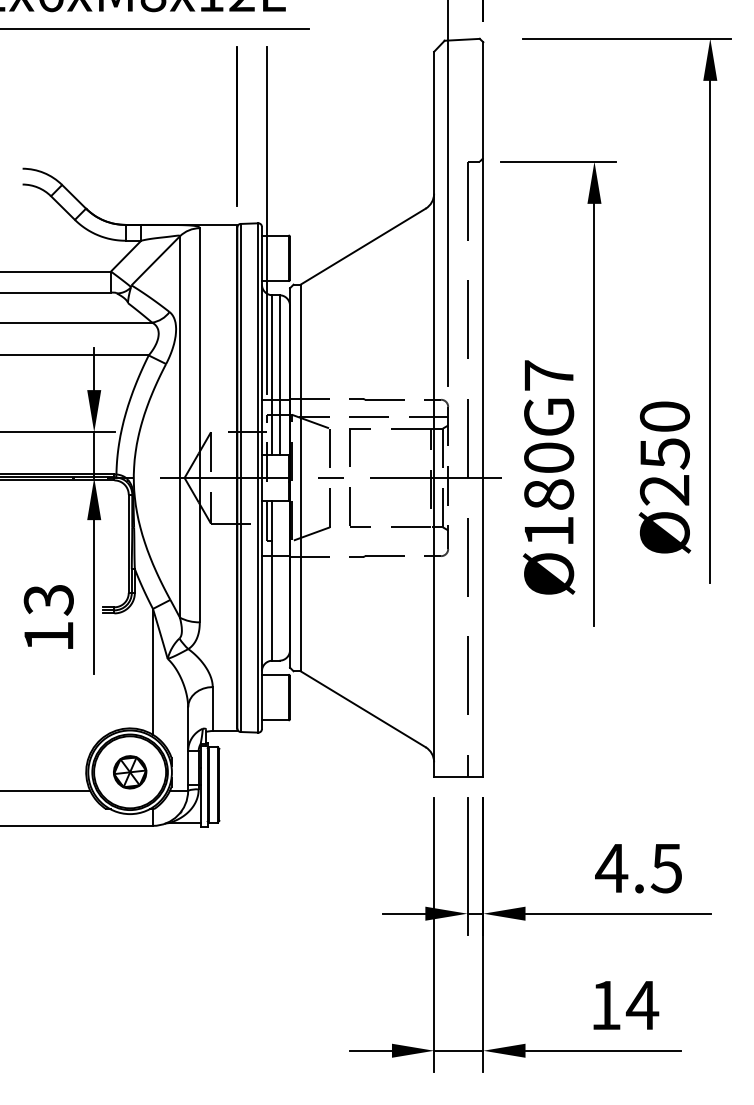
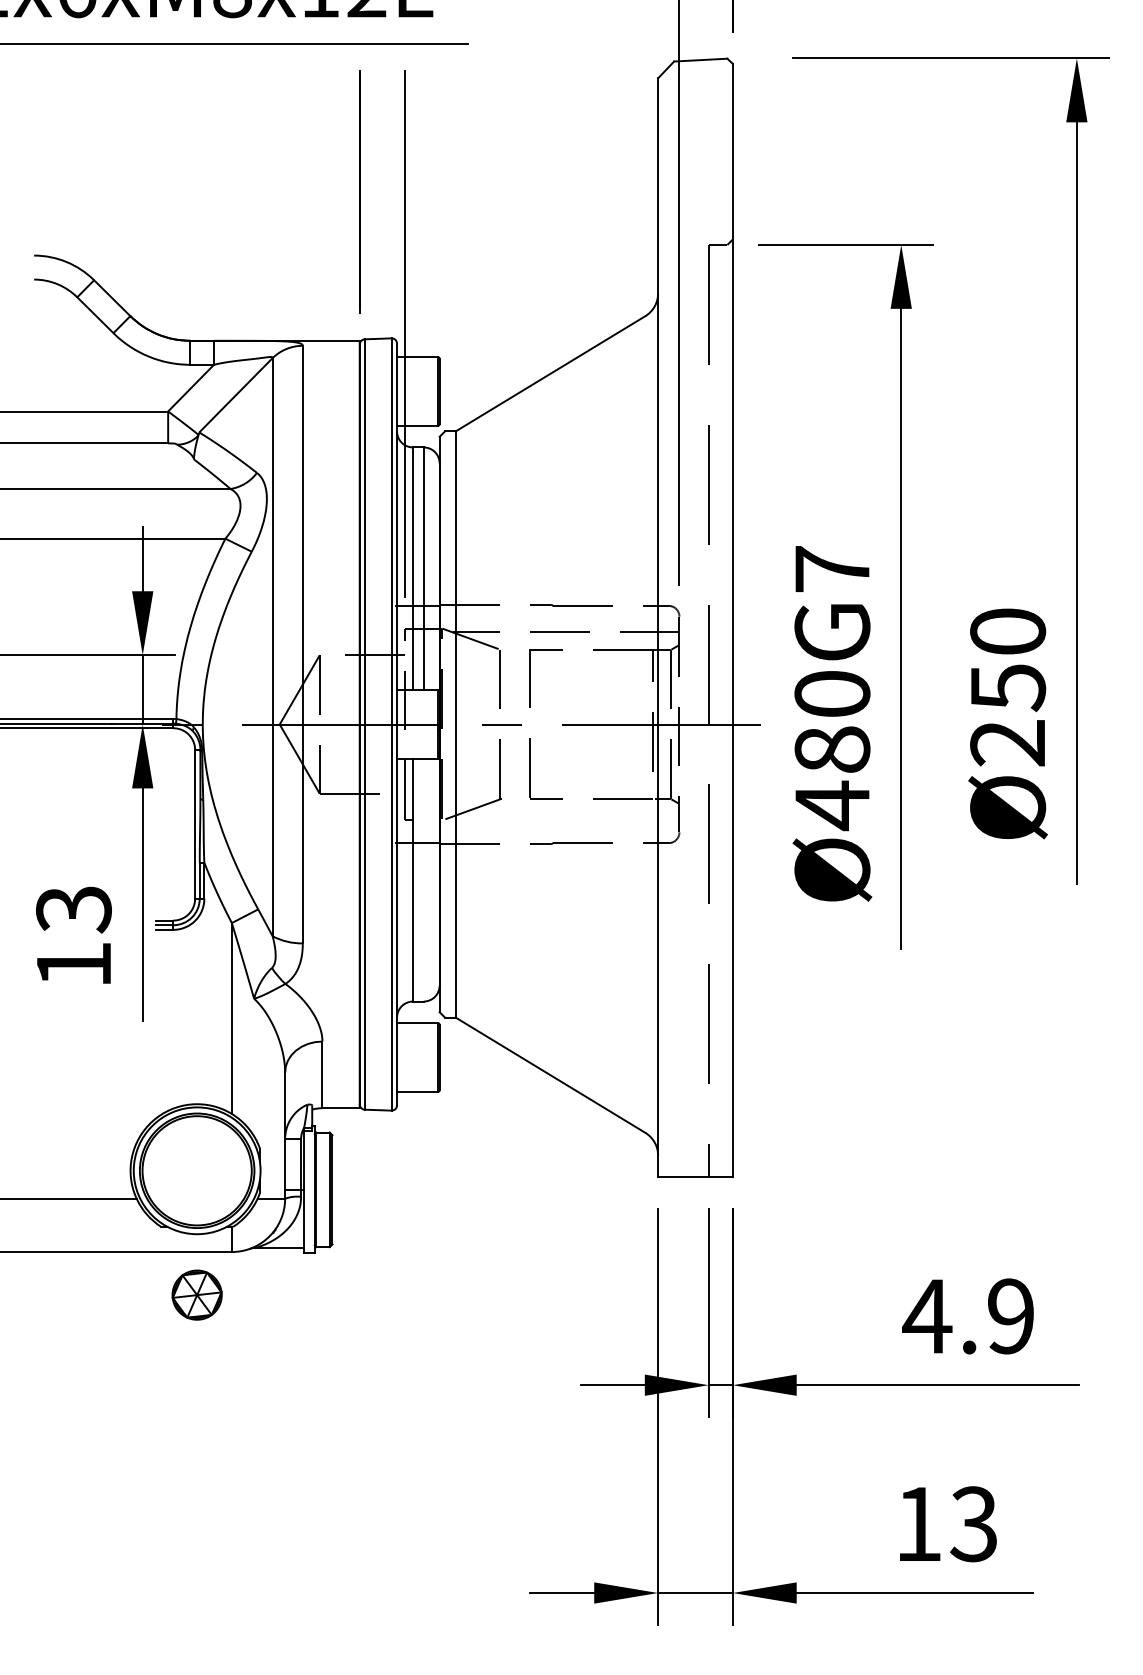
text: (548, 531) -> (831, 805), Ø180G7 -> Ø480G7
part: (130, 772) -> (197, 1295), moved
text: (665, 868) -> (1008, 1316), 4.5 -> 4.9
text: (642, 1005) -> (974, 1524), 14 -> 13

